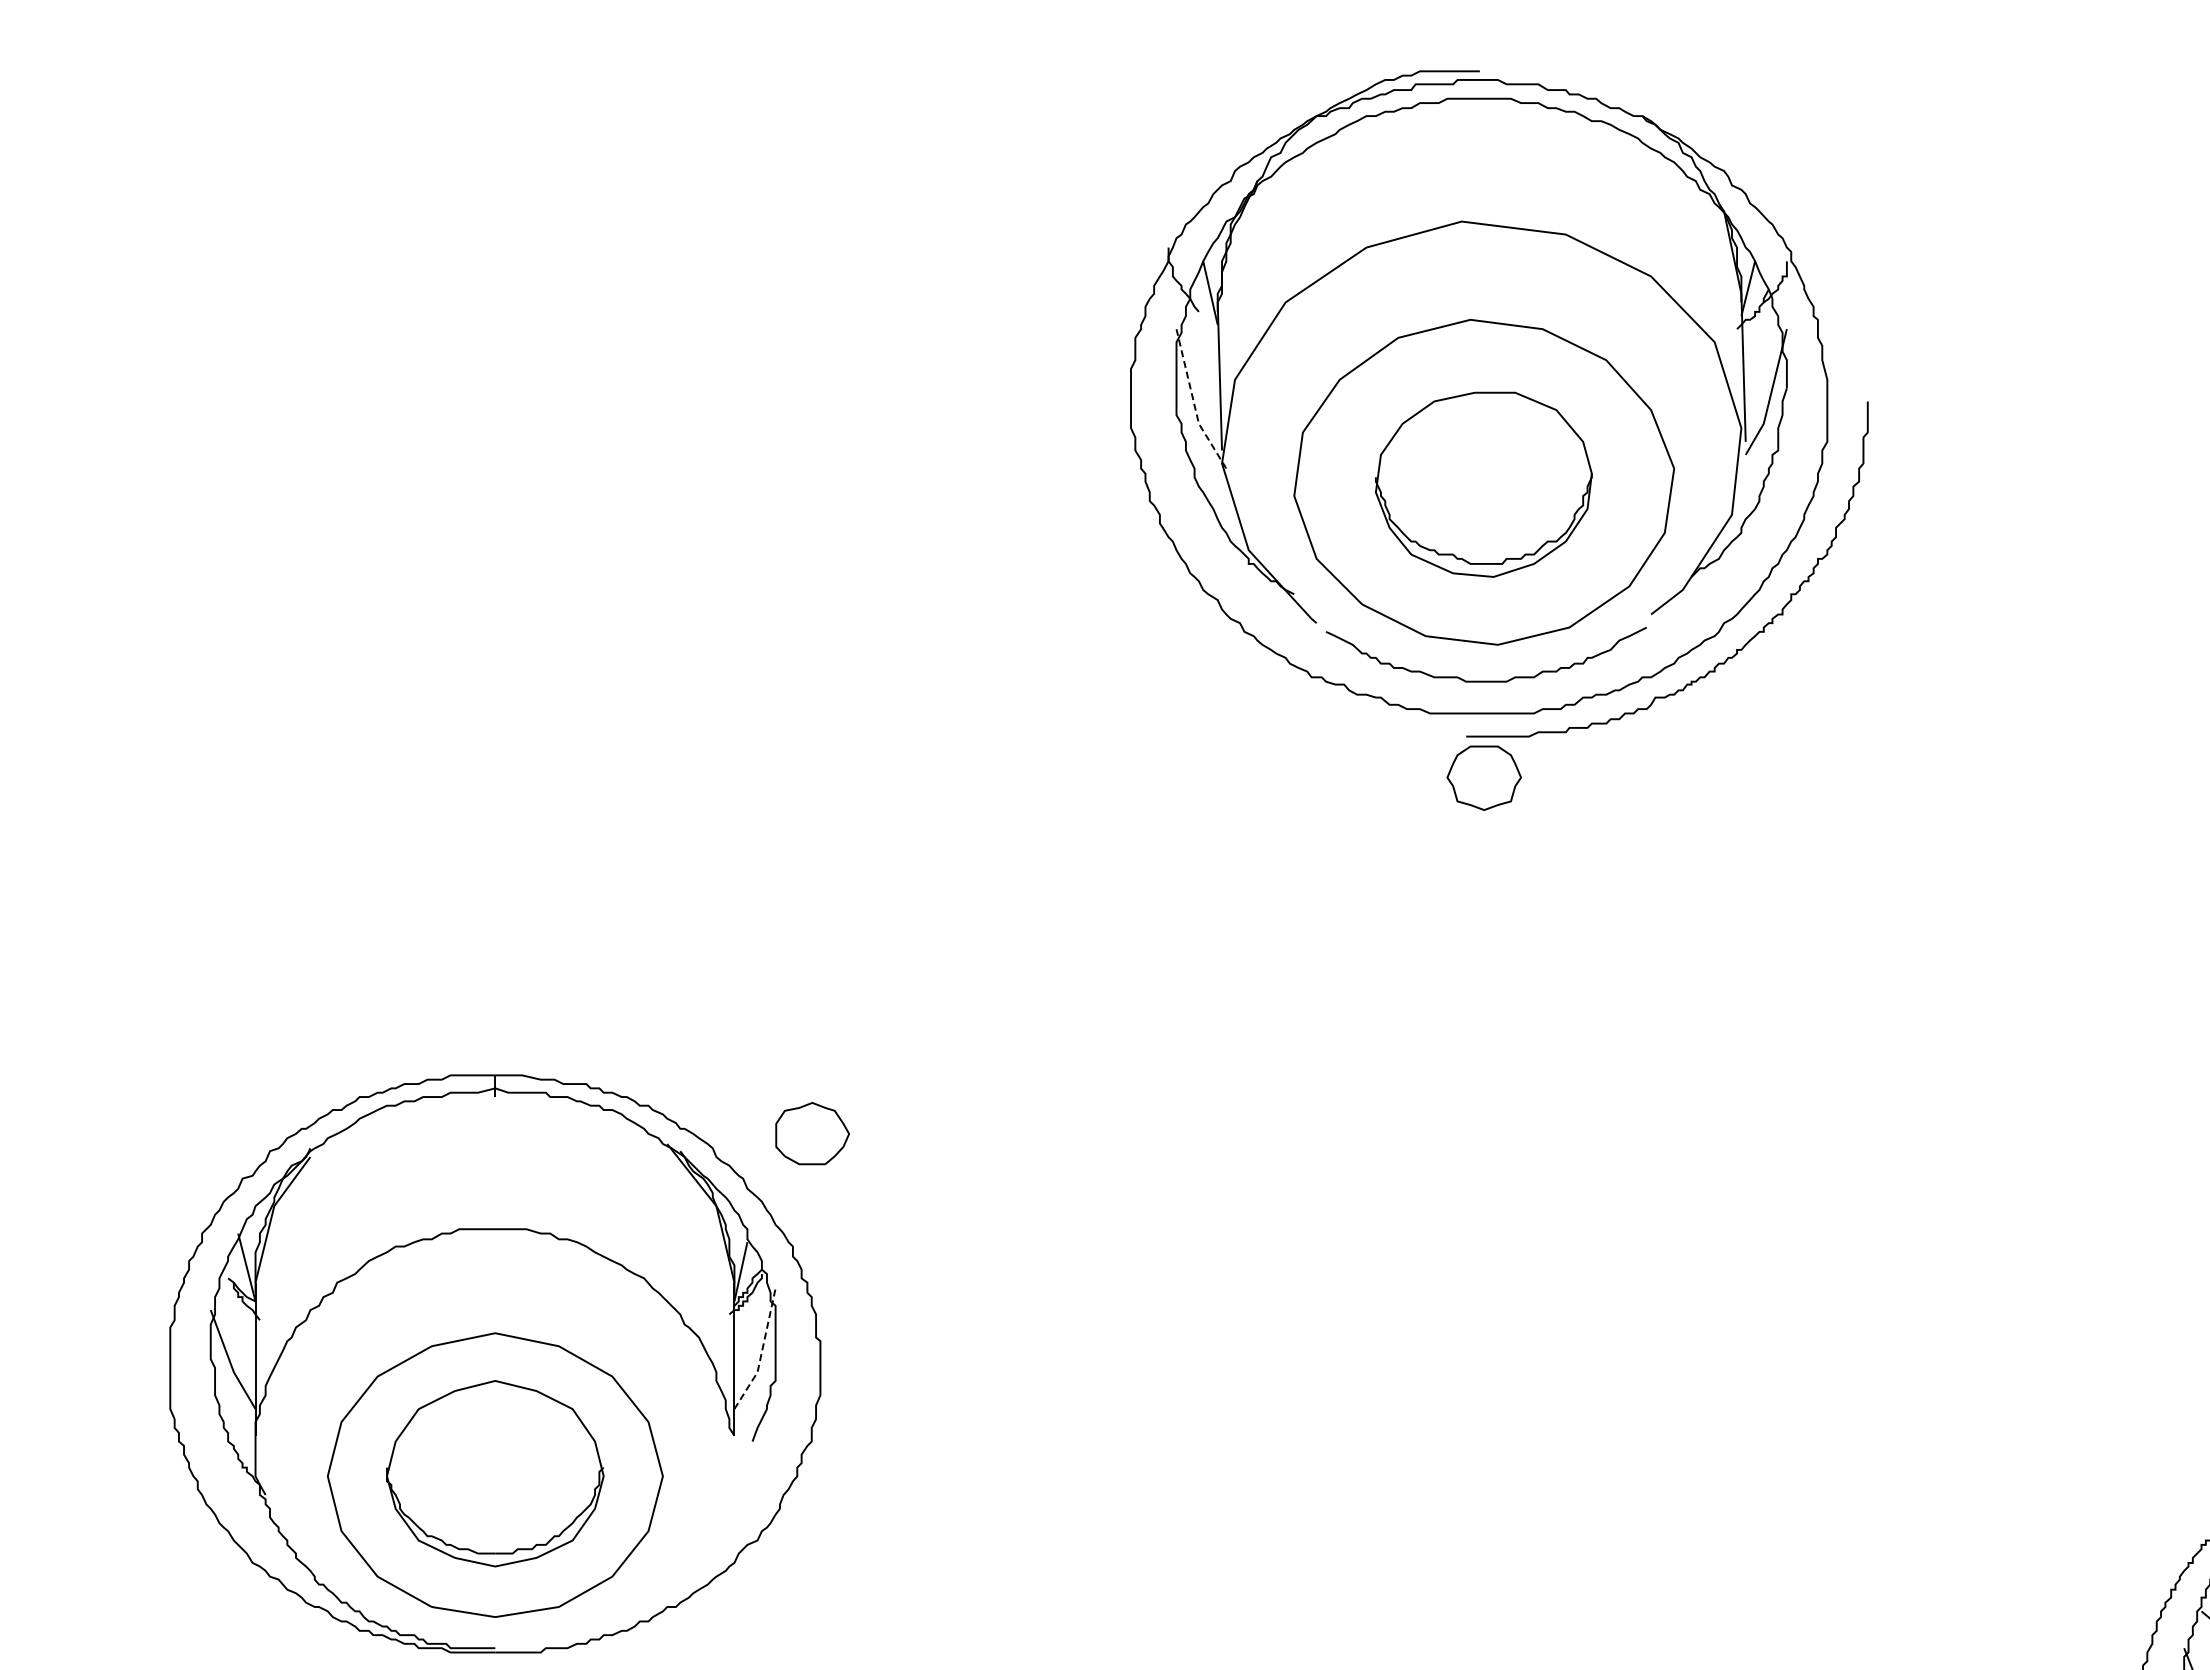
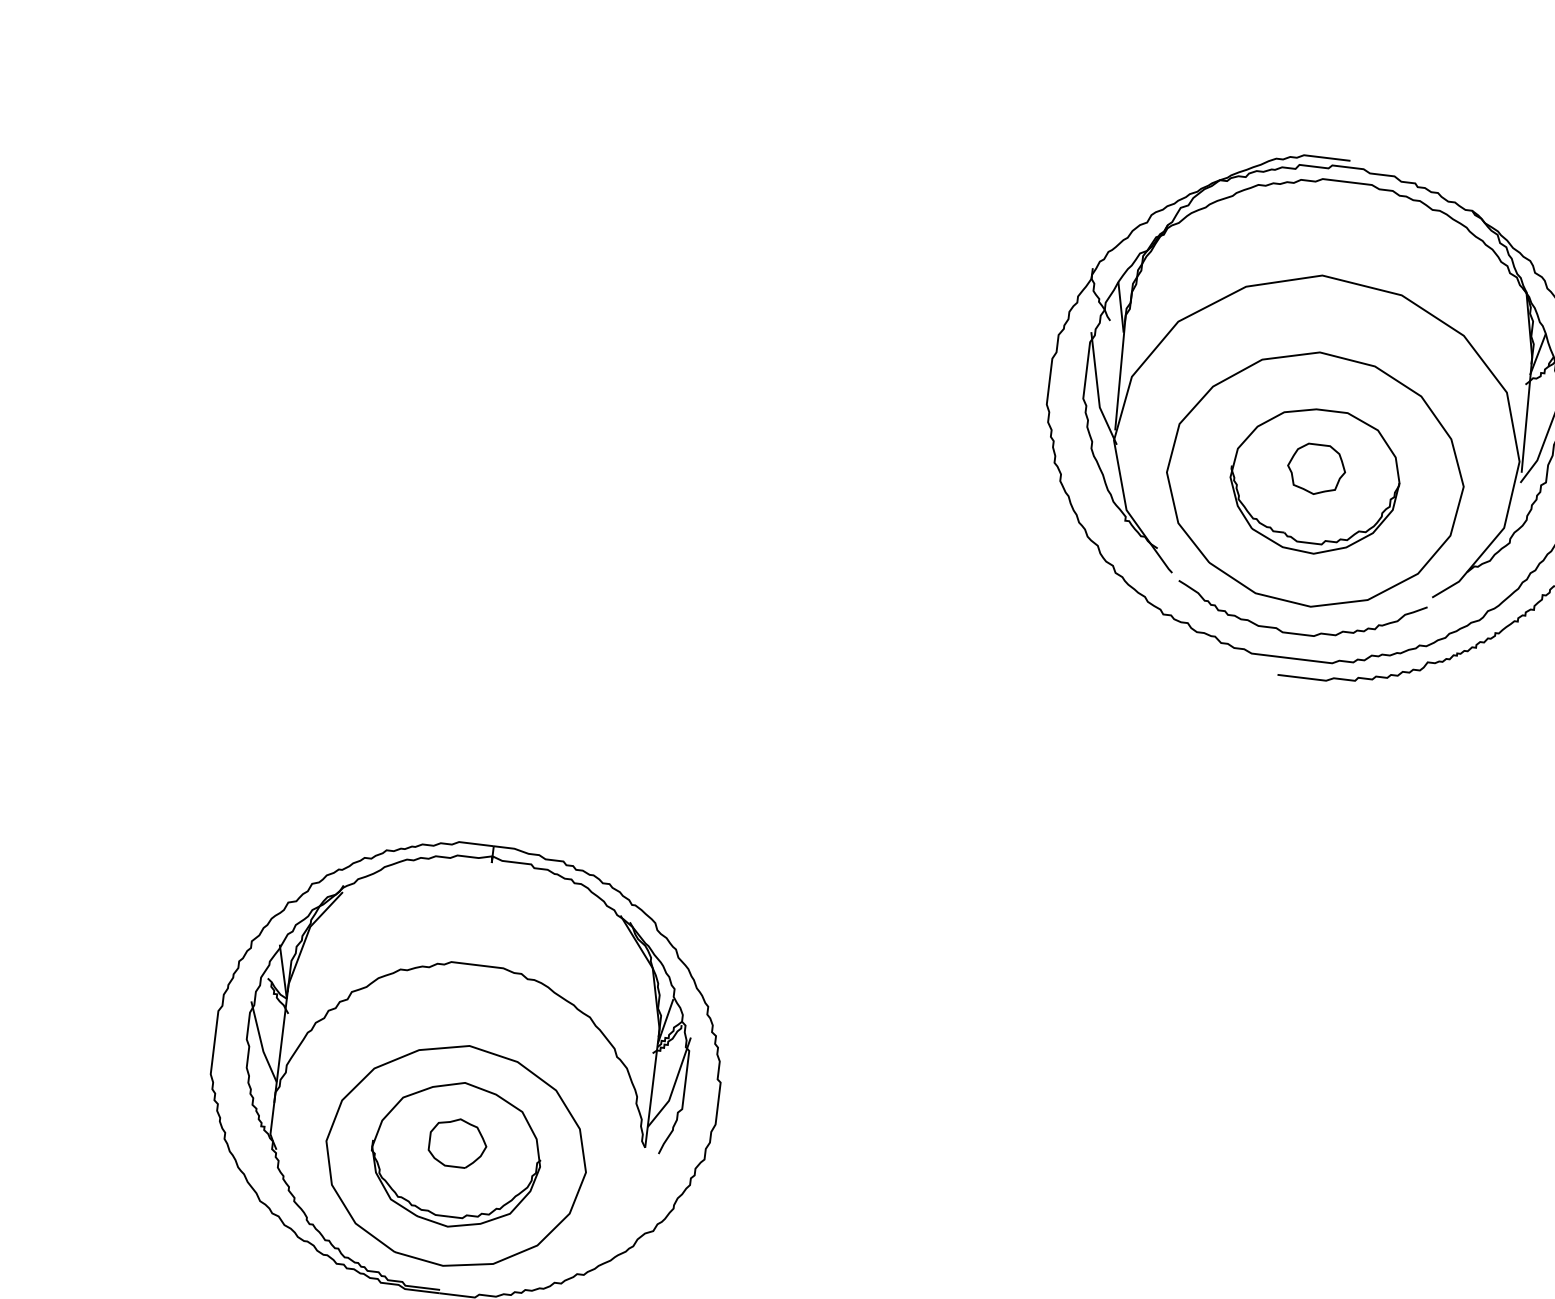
line: (1193, 402) -> (1097, 390), dashed -> solid
part: (1483, 777) -> (1316, 468), moved
part: (812, 1133) -> (458, 1143), moved
line: (761, 1351) -> (674, 1085), dashed -> solid

